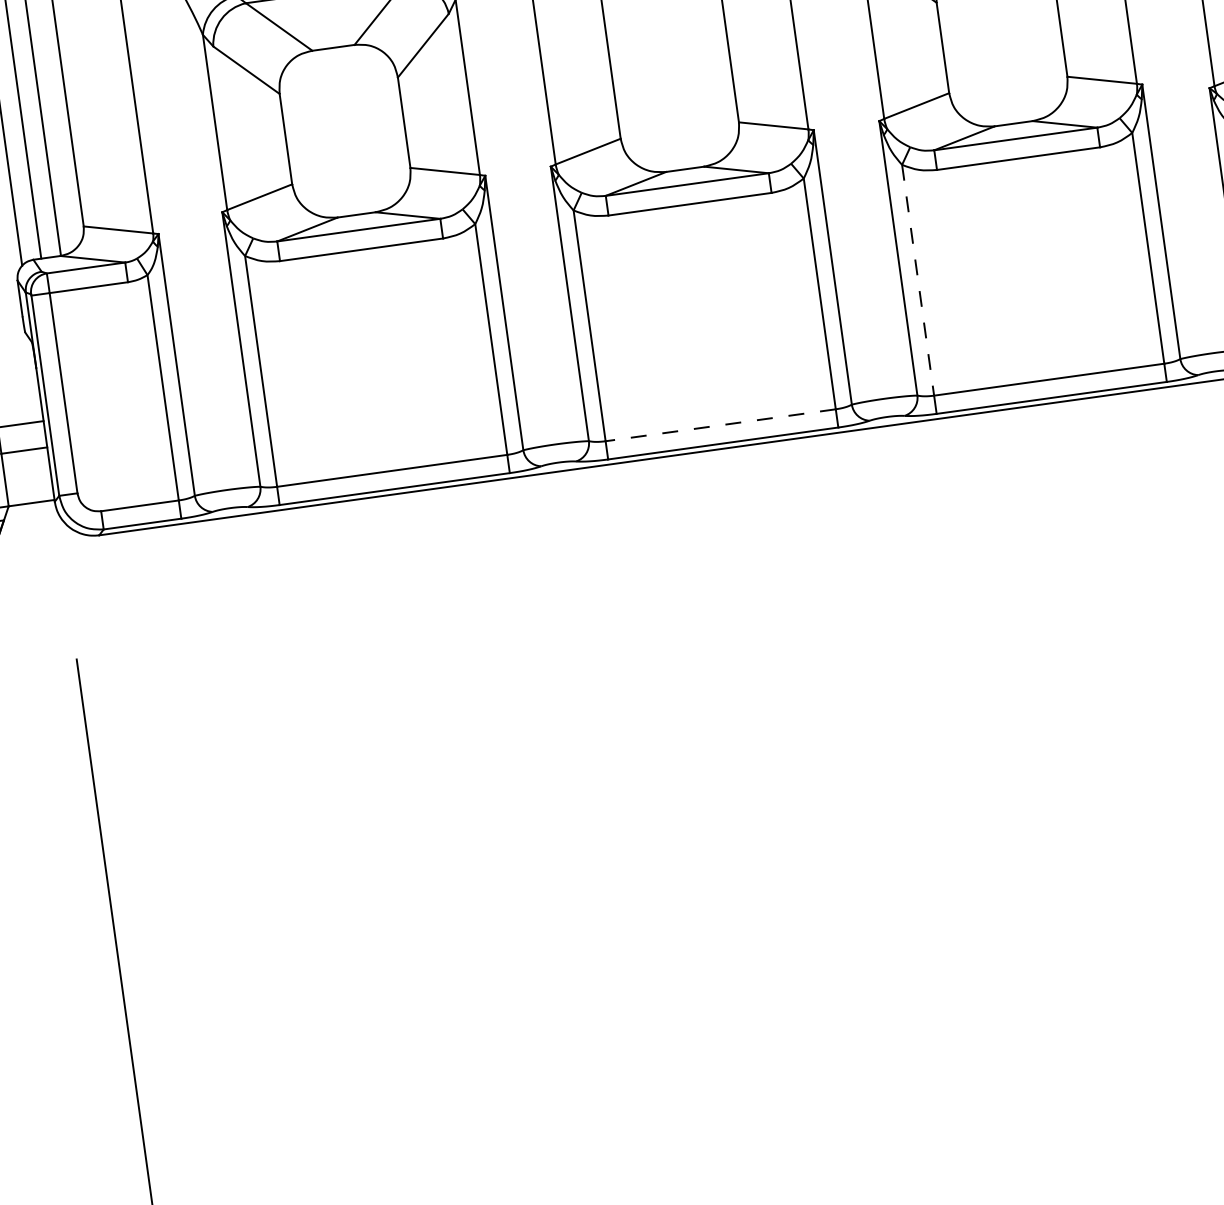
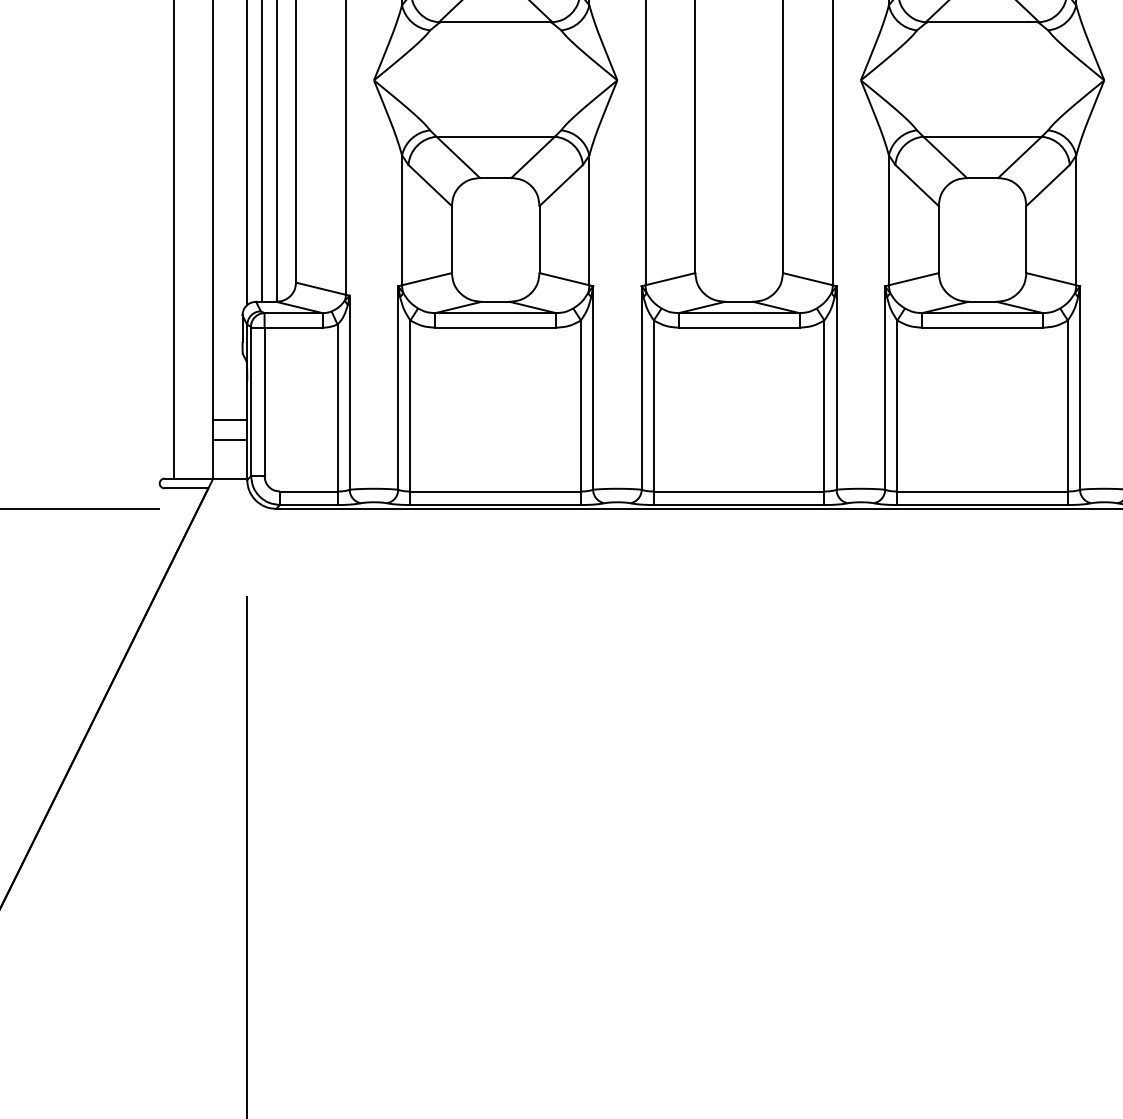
line: (918, 280) -> (897, 406), dashed -> solid
line: (719, 425) -> (738, 491), dashed -> solid

